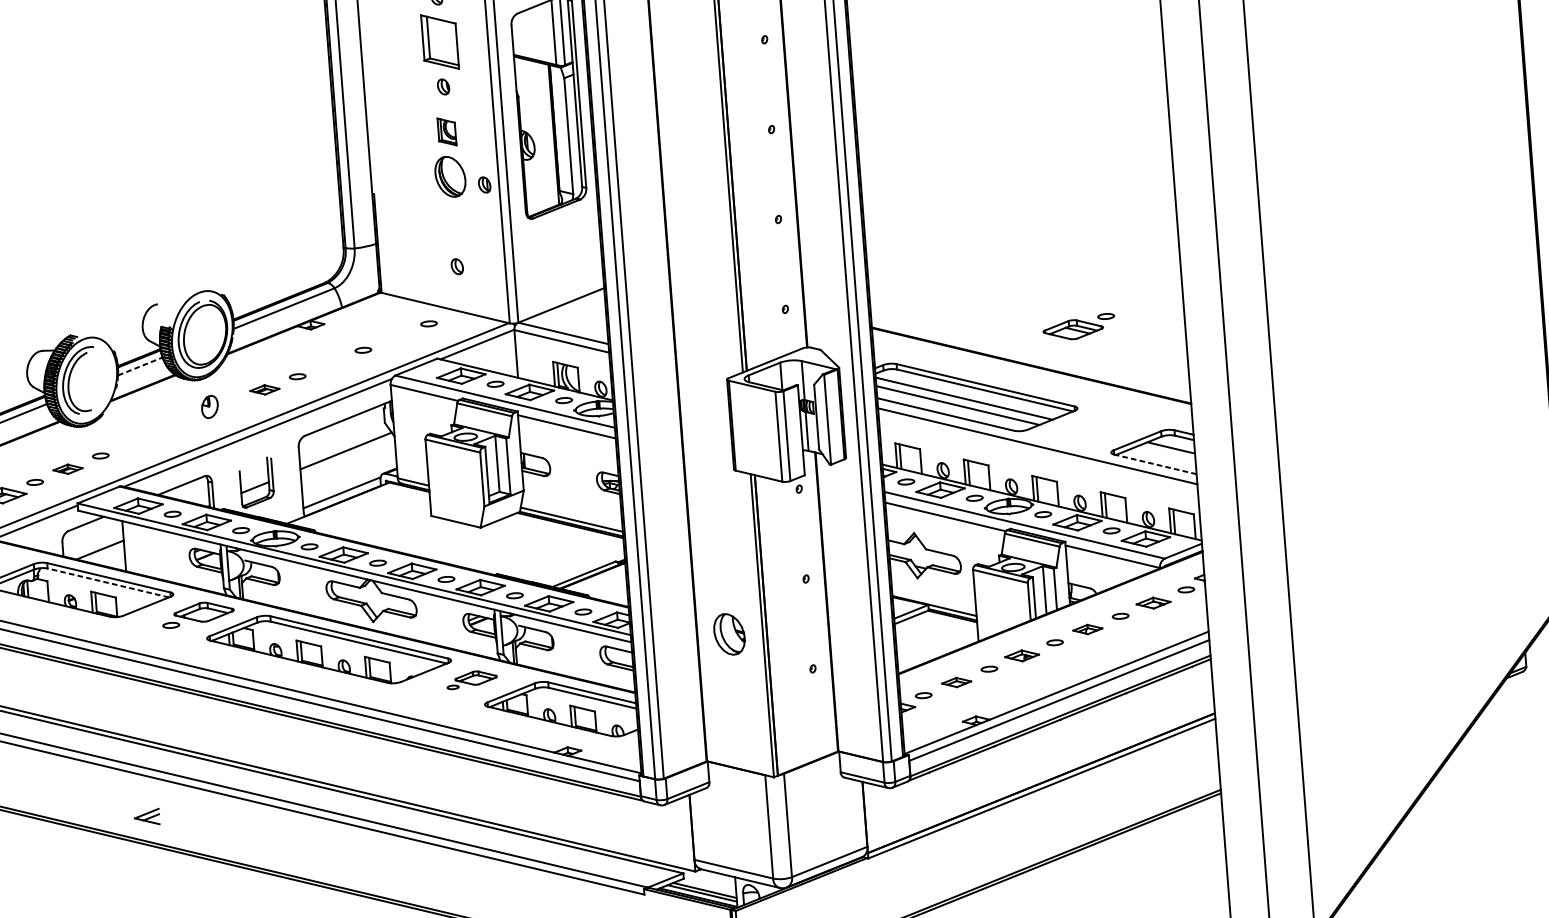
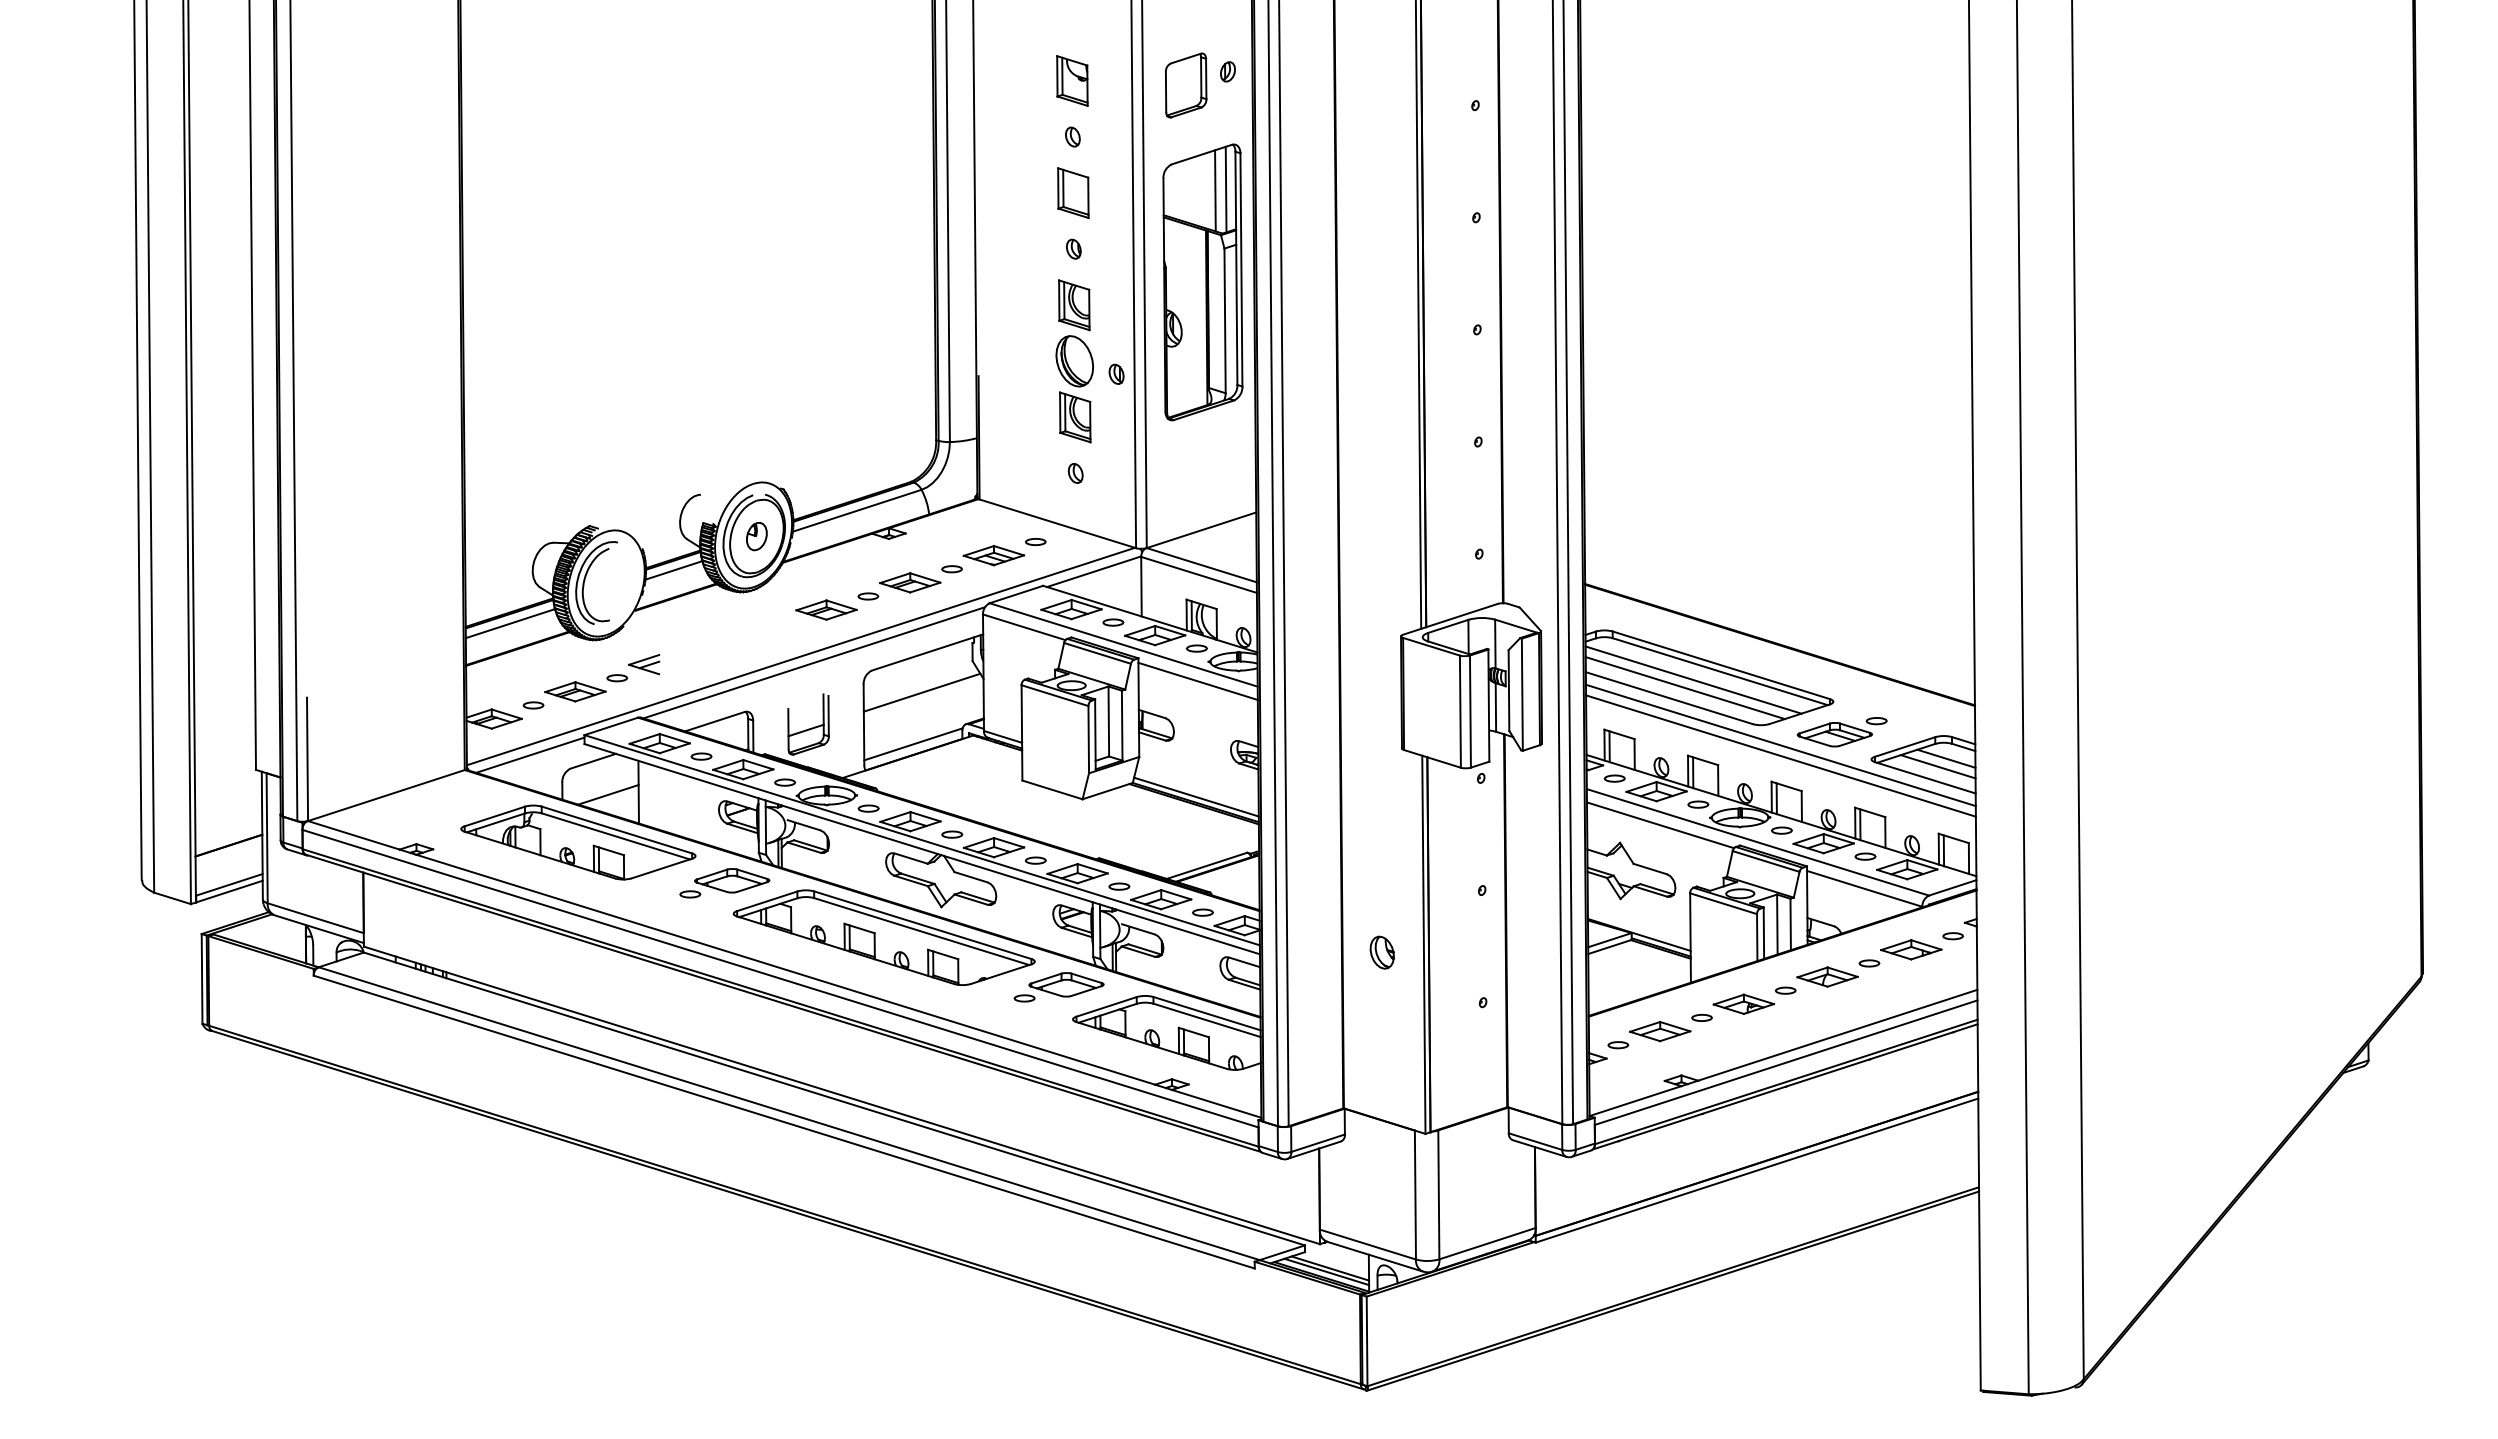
part: (440, 41) -> (1073, 192), size x0.71
part: (447, 132) -> (1074, 305), size x1.43
part: (454, 221) -> (1075, 417), added
part: (1078, 327) -> (1841, 732), moved
part: (395, 337) -> (993, 555), added
part: (330, 363) -> (910, 582), added
line: (140, 366) -> (674, 570), dashed -> solid
part: (264, 389) -> (826, 609), size x1.67
part: (209, 406) -> (756, 536), moved
line: (1037, 454) -> (1780, 755), added
line: (1164, 454) -> (1937, 766), added
line: (1155, 464) -> (1925, 777), dashed -> solid
part: (68, 468) -> (575, 691), size x1.67
line: (108, 583) -> (615, 836), dashed -> solid
part: (1153, 602) -> (1911, 949), size x1.43
part: (1087, 629) -> (1827, 976), size x1.67
part: (728, 634) -> (1381, 952), size x0.62
part: (1021, 655) -> (1743, 1003), size x1.43
part: (471, 679) -> (1058, 987), size x1.43
part: (956, 682) -> (1660, 1031), size x1.67
part: (147, 817) -> (644, 664), moved

